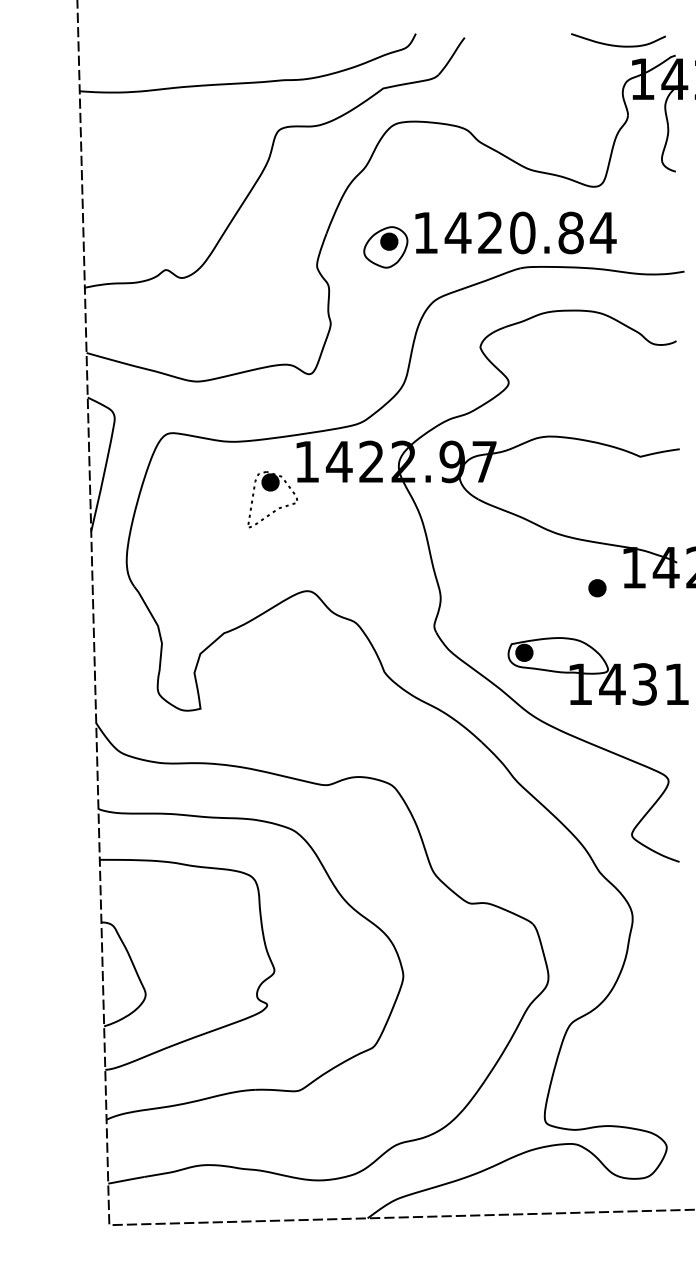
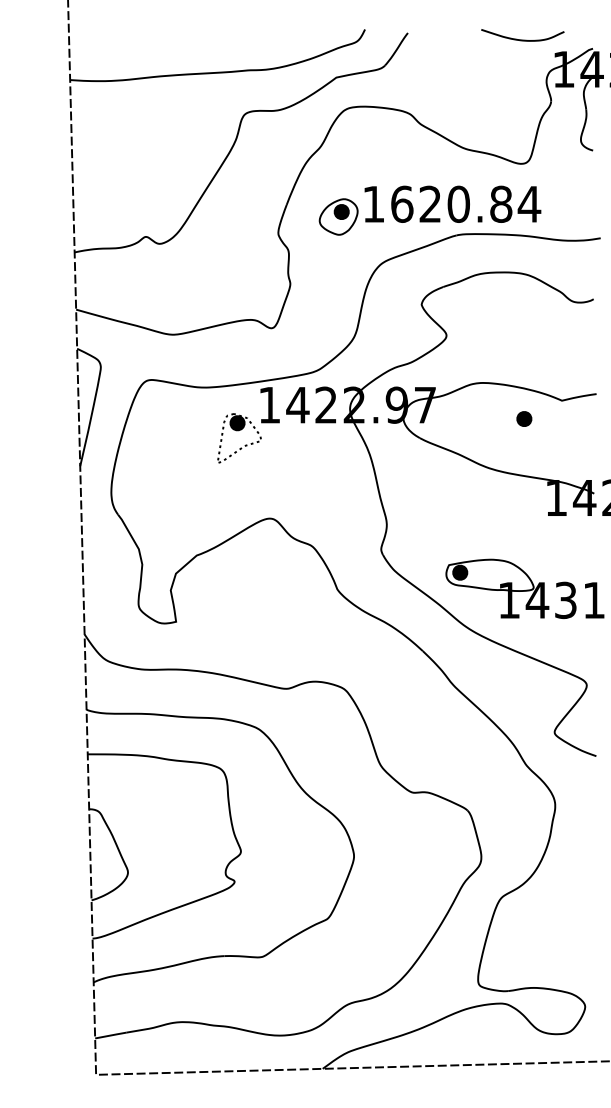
curve: (618, 45) -> (522, 39), moved
text: (457, 232) -> (401, 203), 1420.84 -> 1620.84
part: (597, 587) -> (524, 418), moved

